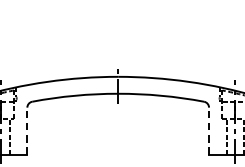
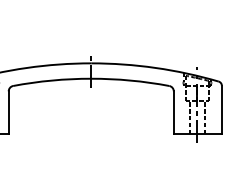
line: (27, 130) -> (8, 112), dashed -> solid
line: (208, 130) -> (173, 112), dashed -> solid

